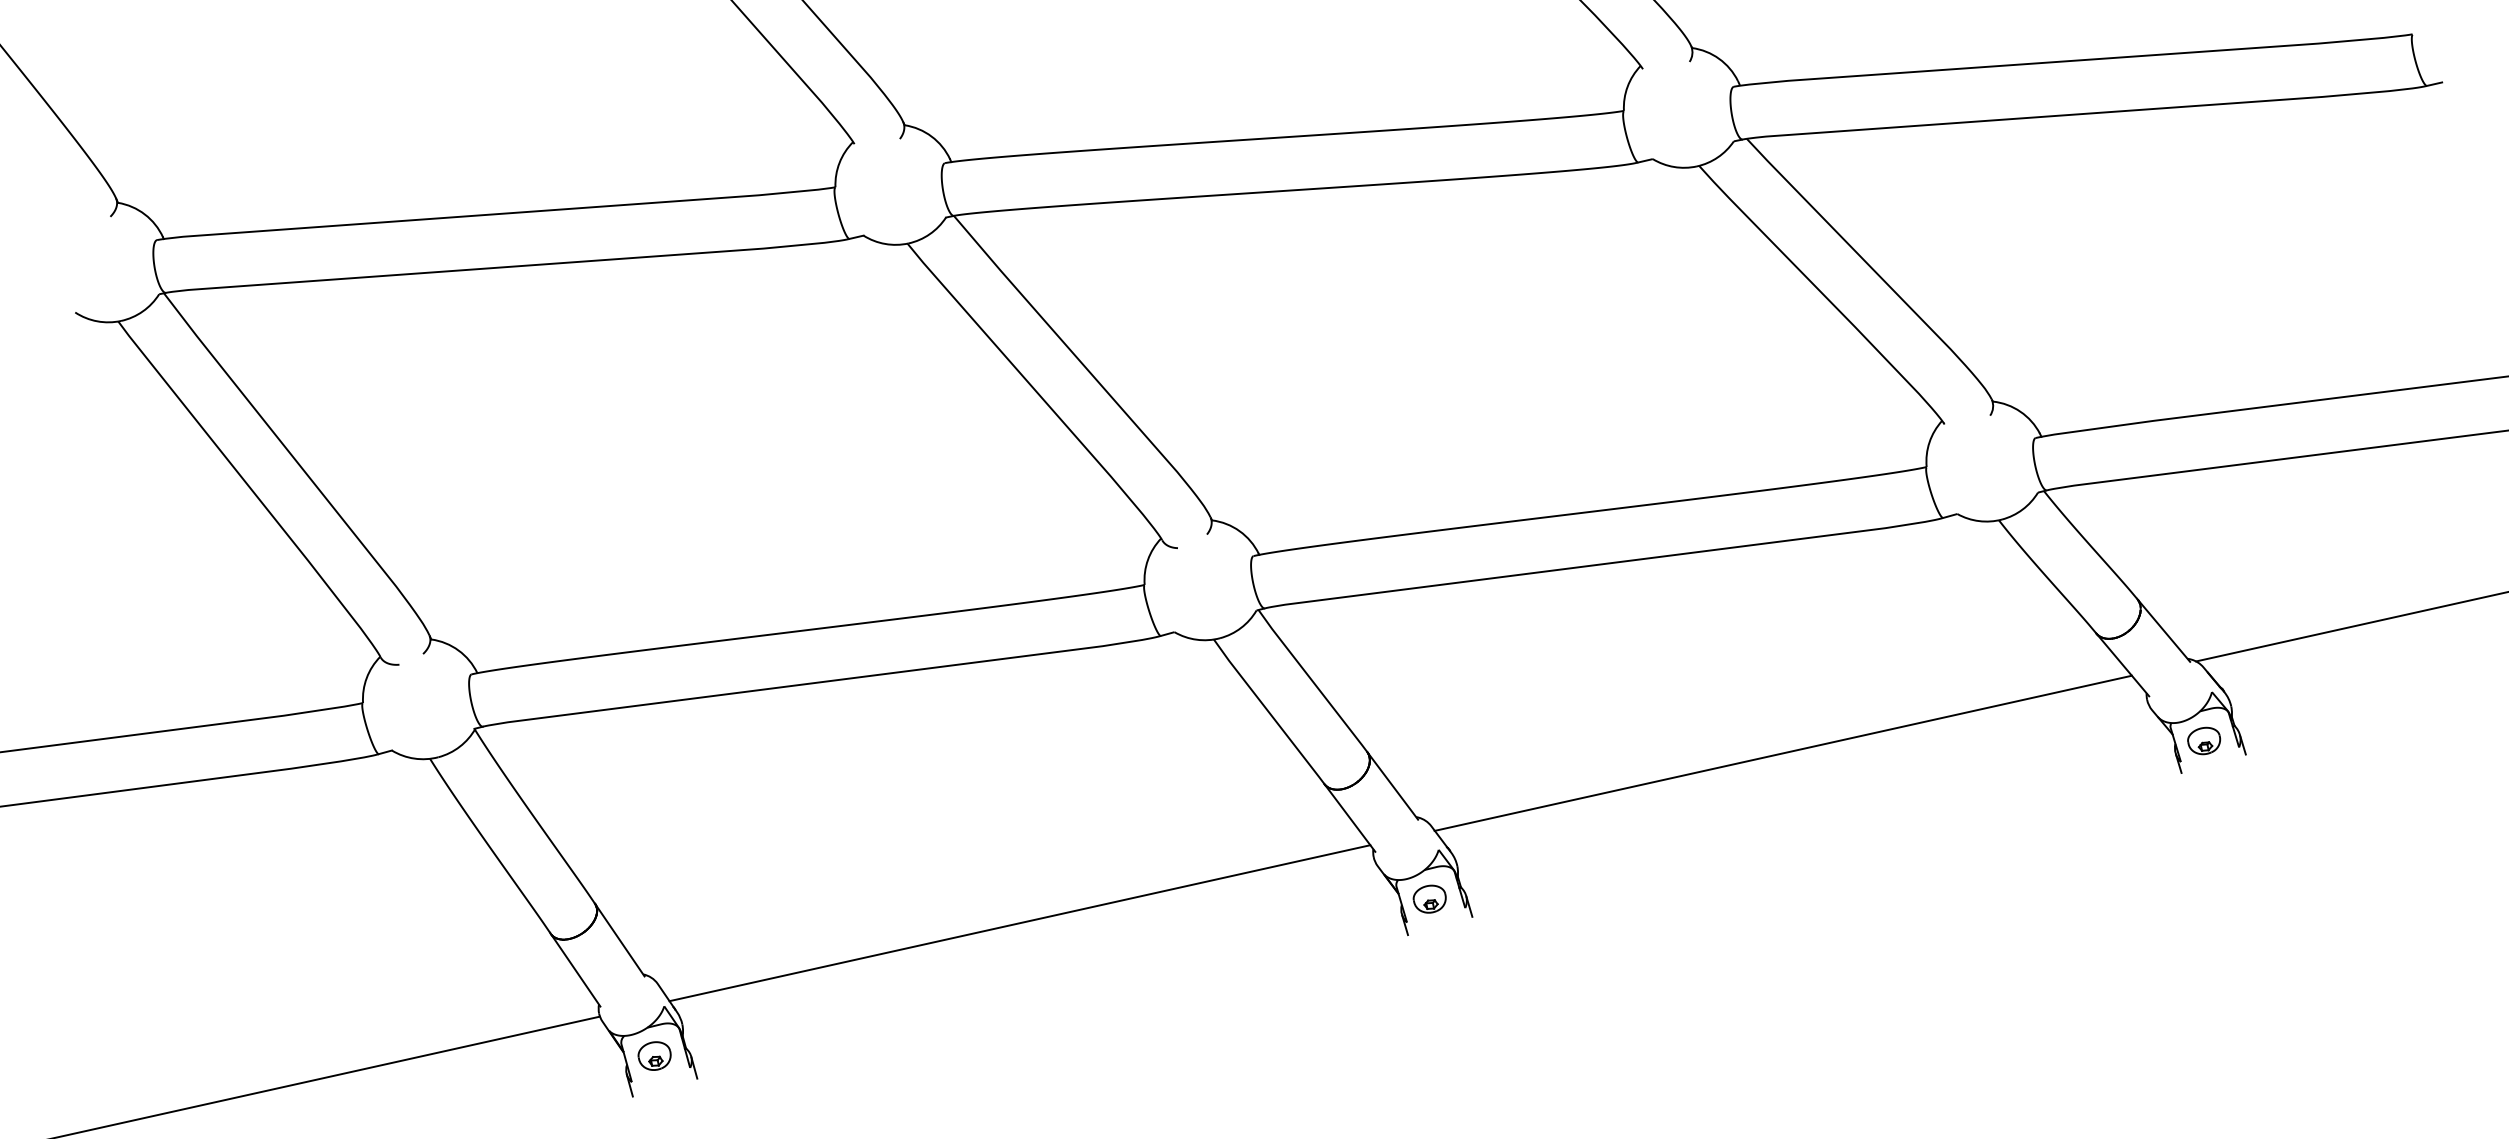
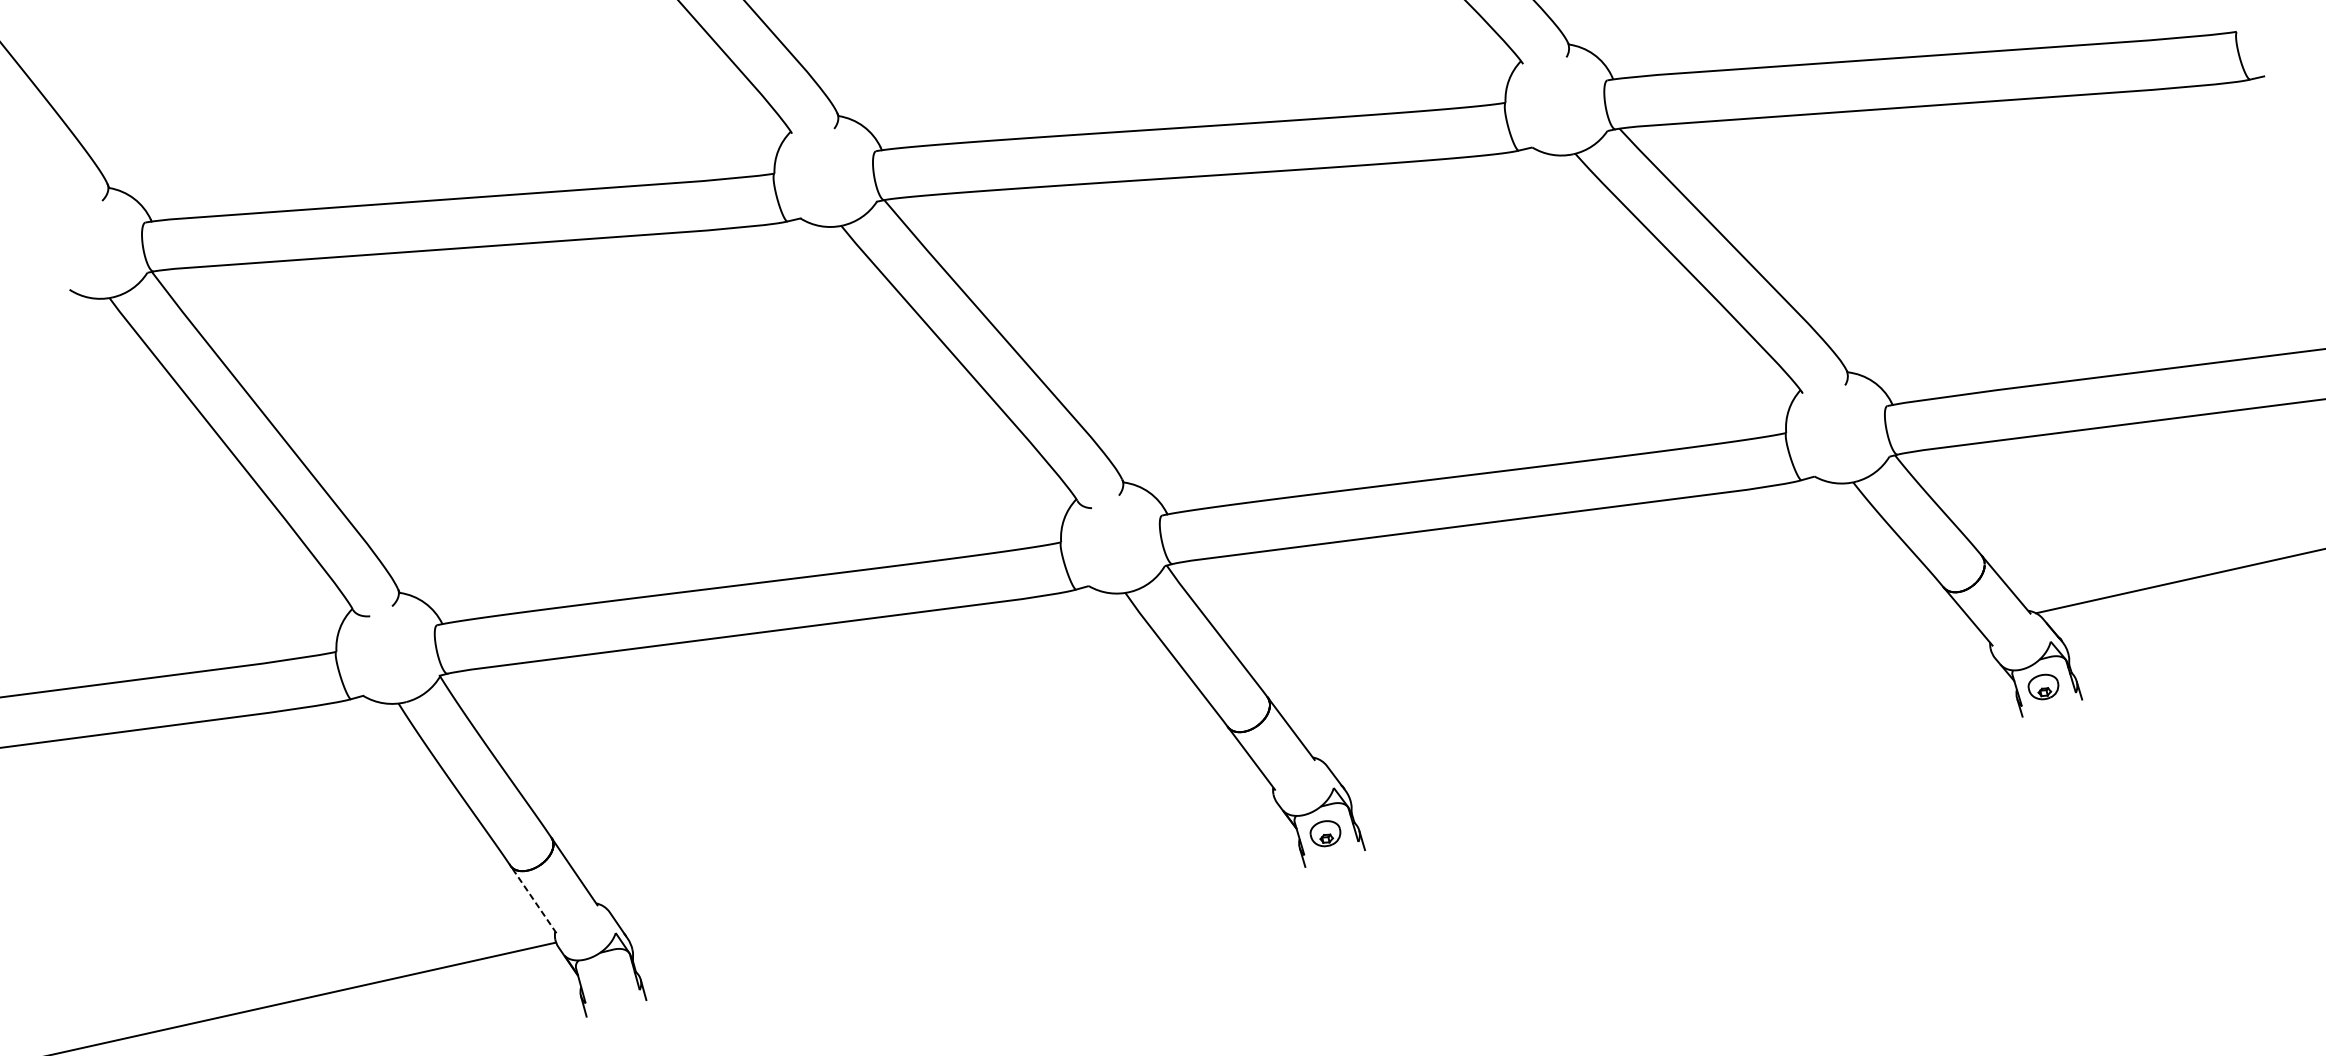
line: (1782, 752) -> (1652, 697), removed
line: (1019, 923) -> (945, 856), removed
line: (575, 970) -> (533, 899), solid -> dashed
part: (654, 1055) -> (606, 978), removed

